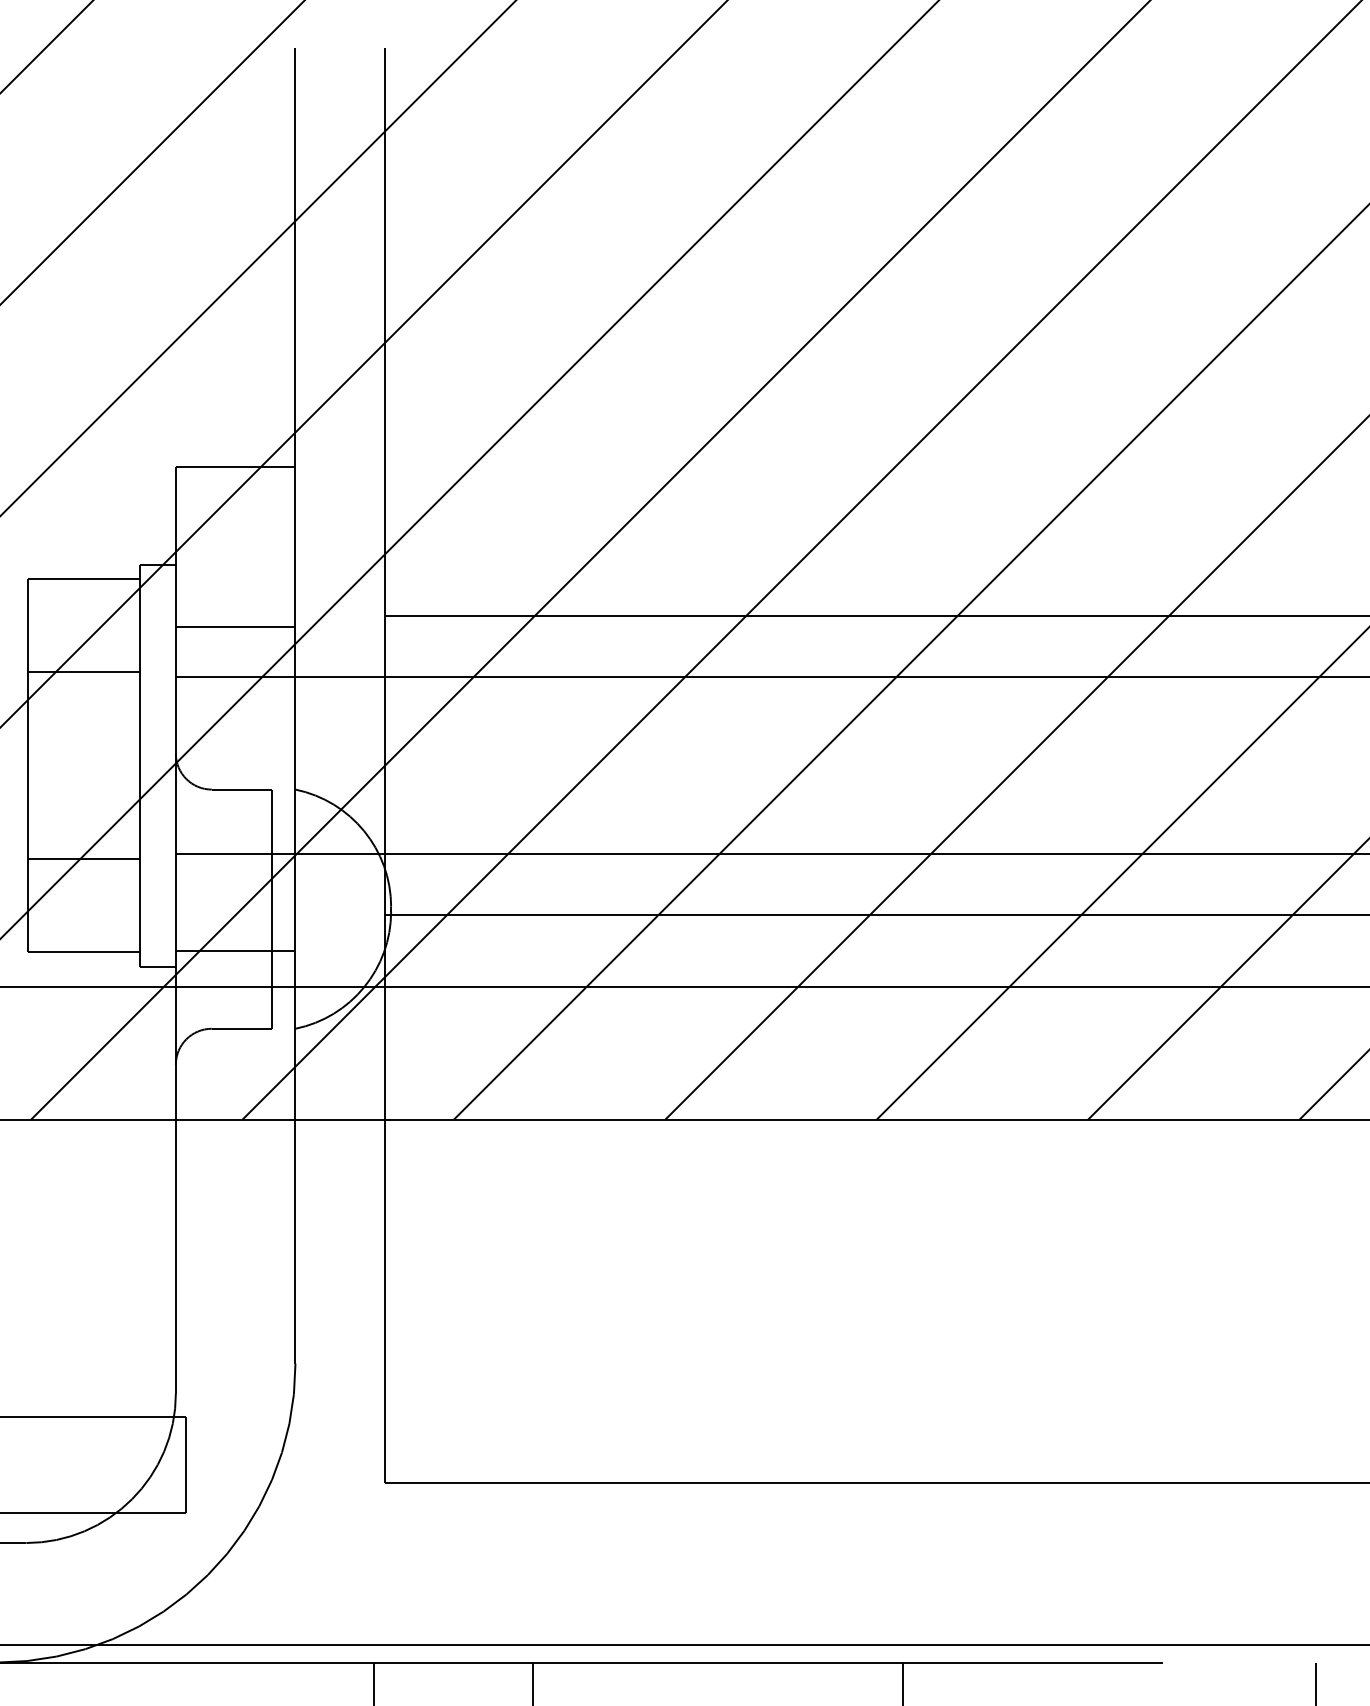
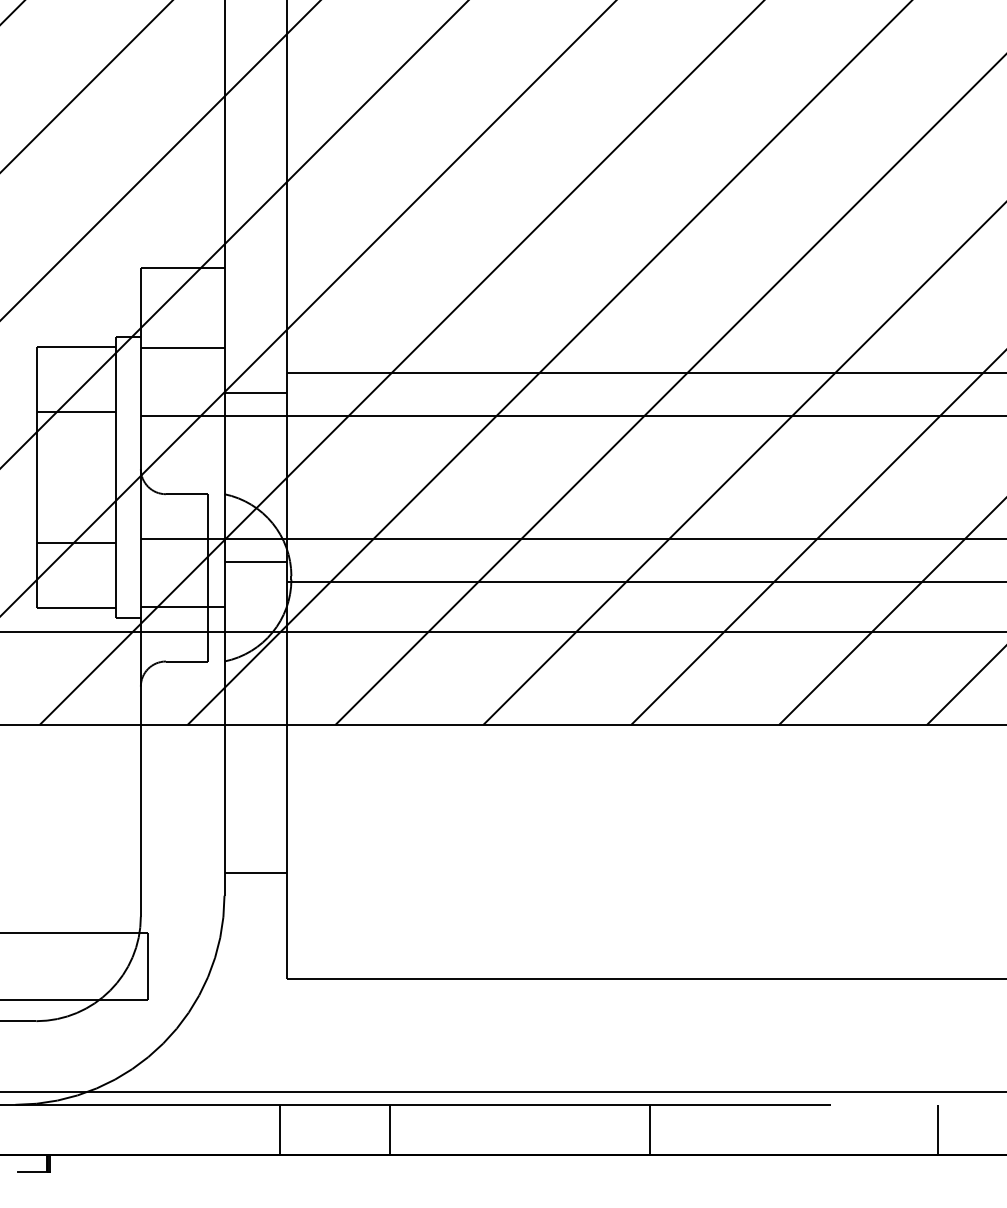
line: (235, 627) -> (182, 347), moved
line: (339, 645) -> (255, 393), added
line: (339, 885) -> (255, 561), added
line: (339, 1330) -> (255, 872), added

